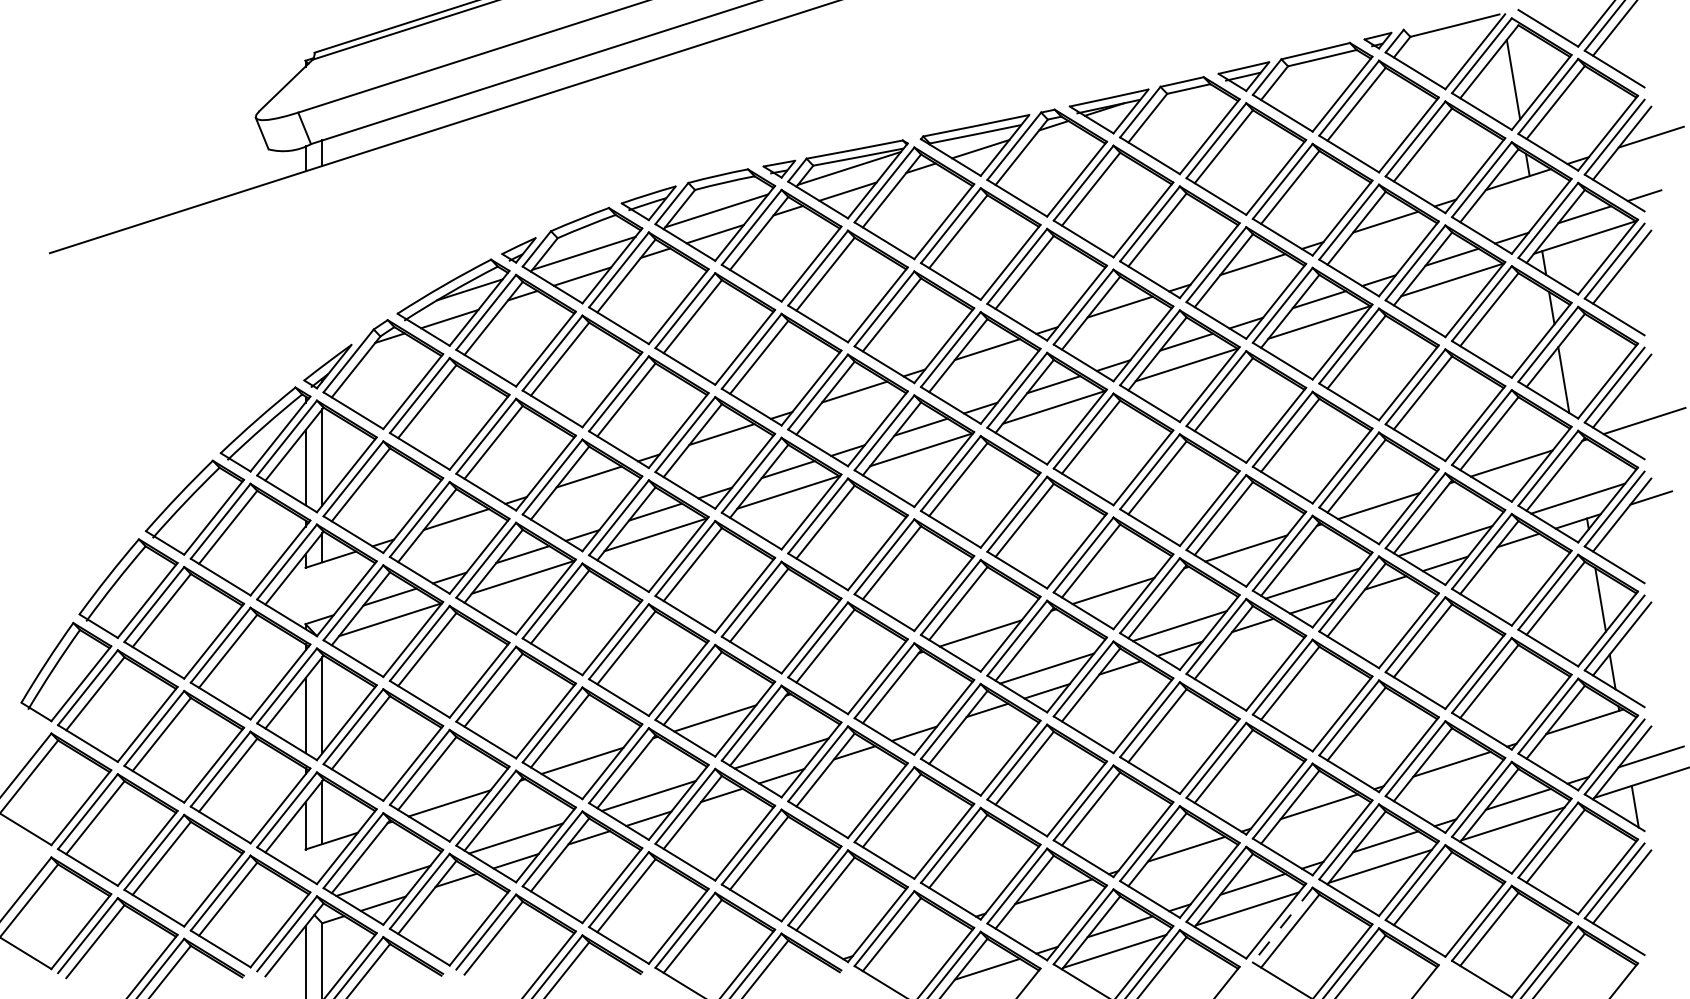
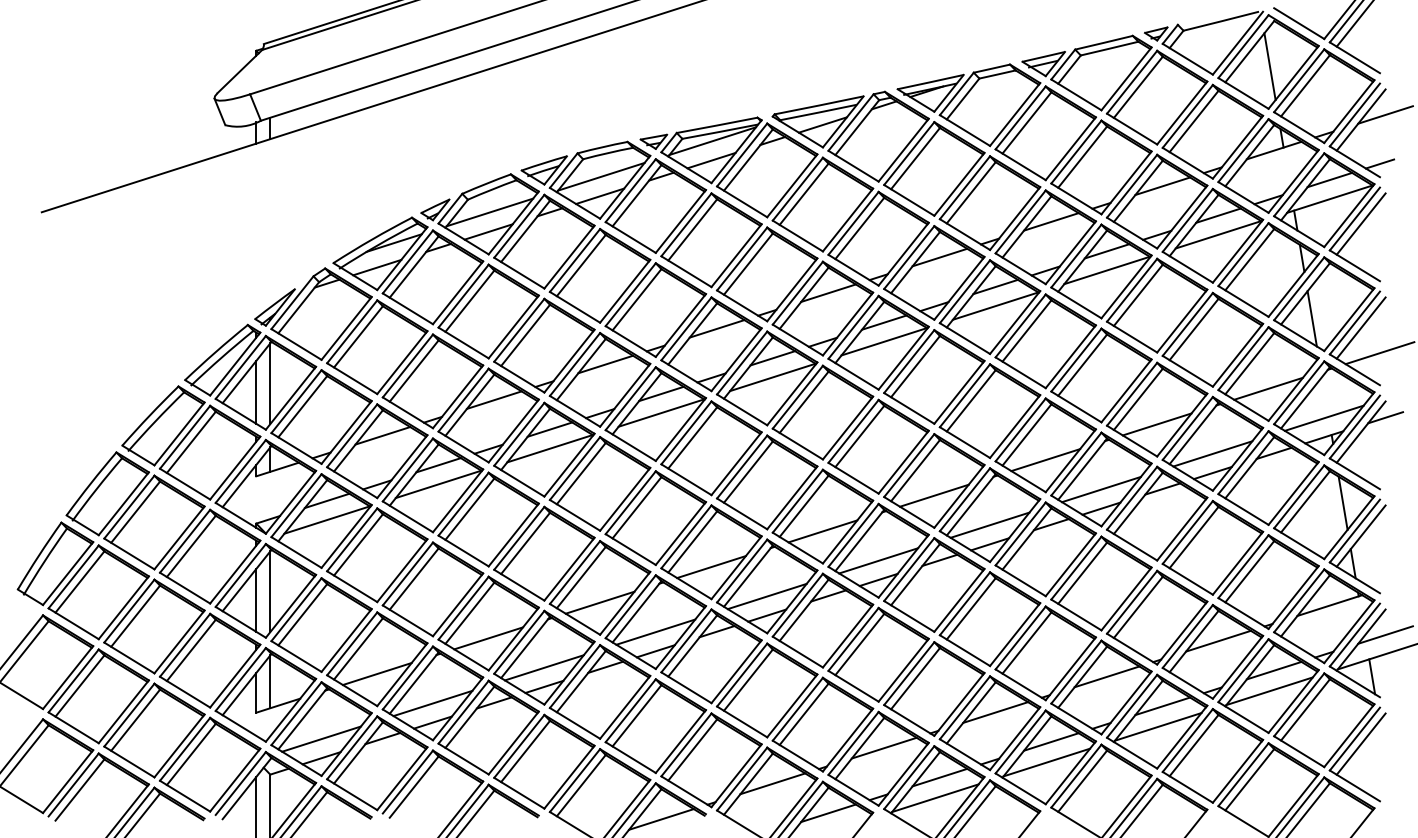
line: (847, 675) -> (711, 566), added
line: (914, 710) -> (767, 596), added
line: (1282, 925) -> (1076, 776), dashed -> solid
line: (920, 933) -> (772, 783), added
line: (787, 976) -> (660, 819), added

